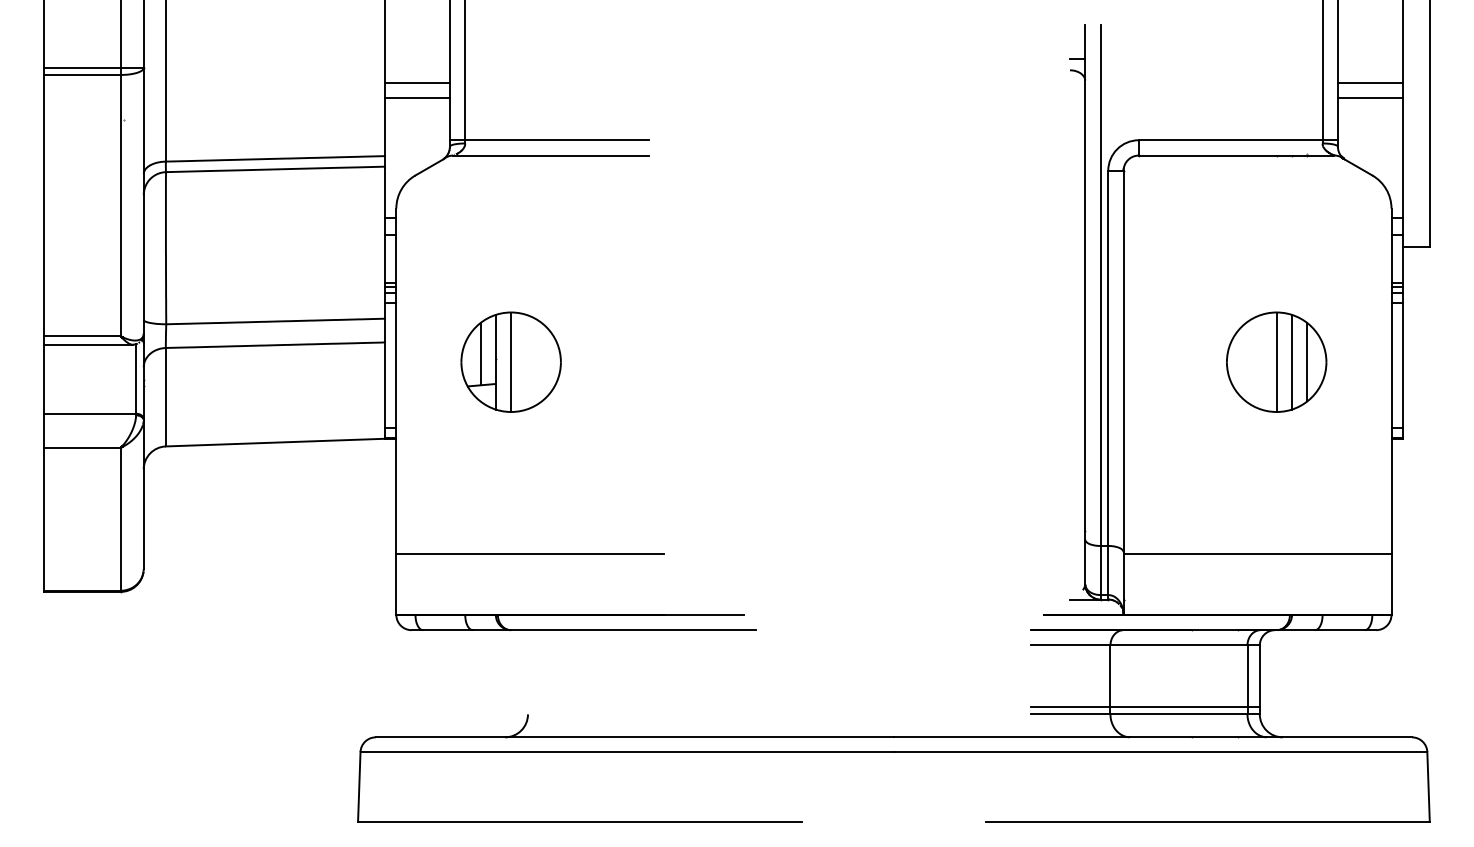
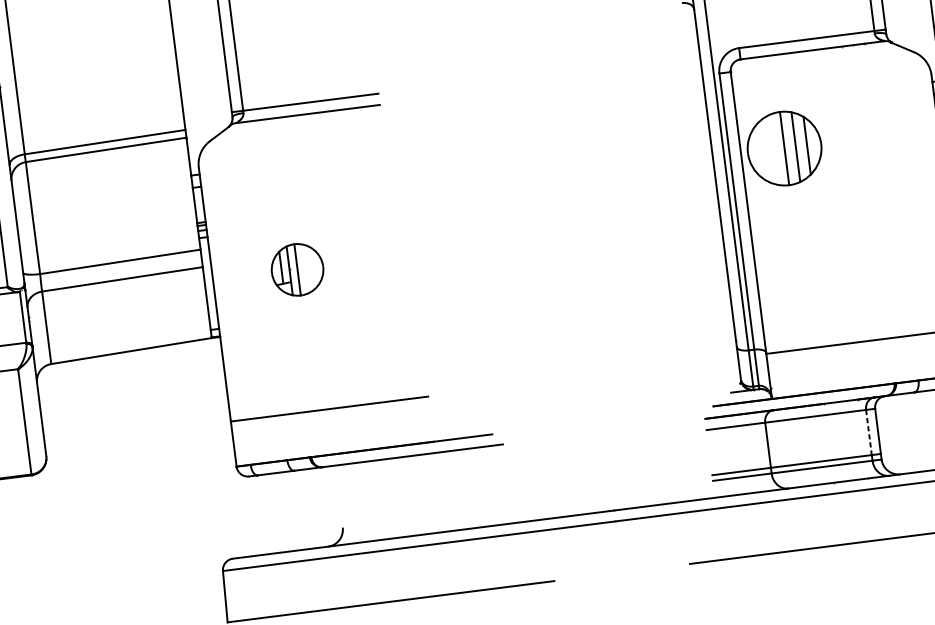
line: (416, 83) -> (202, 73), removed
line: (416, 97) -> (203, 83), removed
part: (510, 361) -> (297, 269), size x0.7
part: (1276, 361) -> (784, 148), moved
line: (1247, 676) -> (868, 432), solid -> dashed

